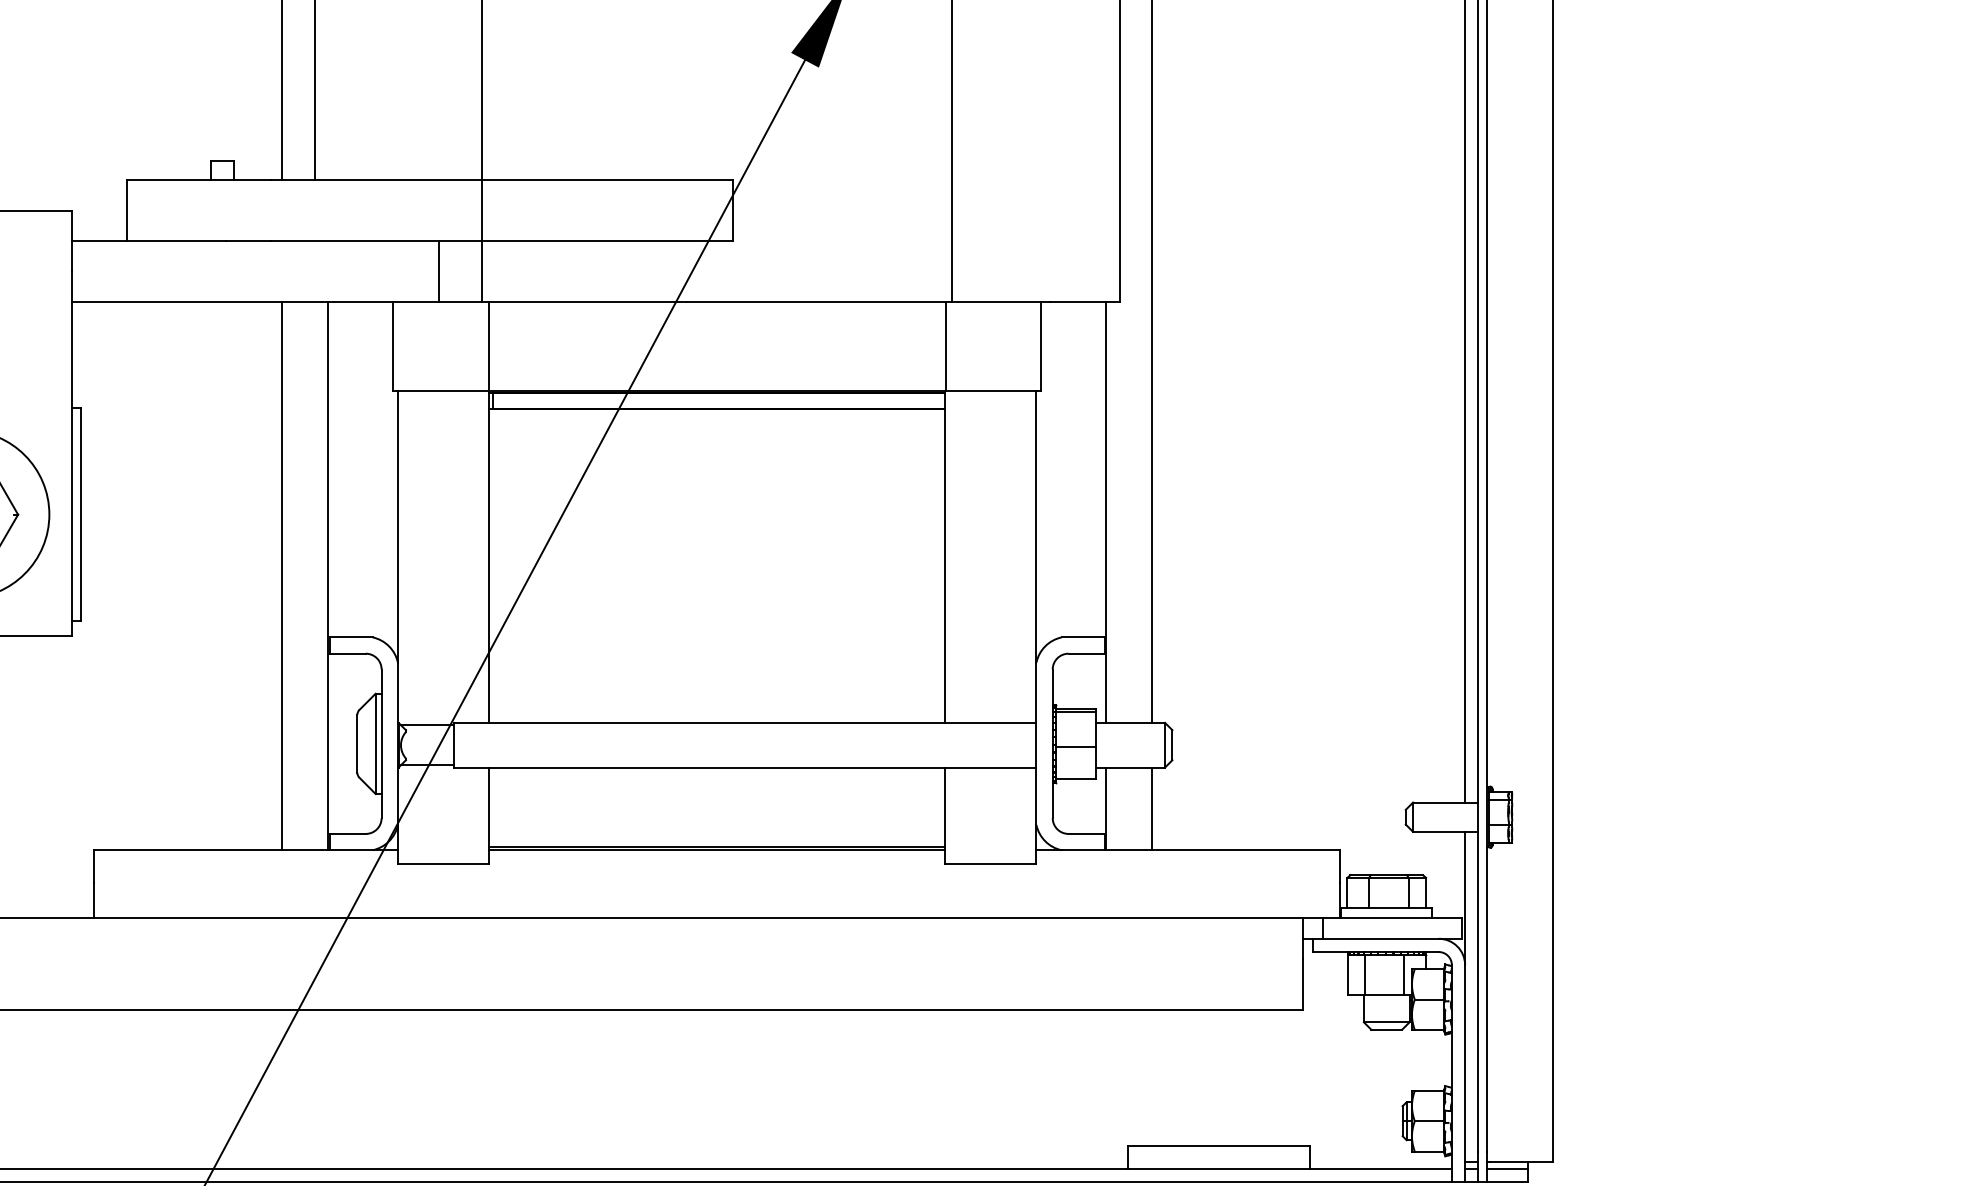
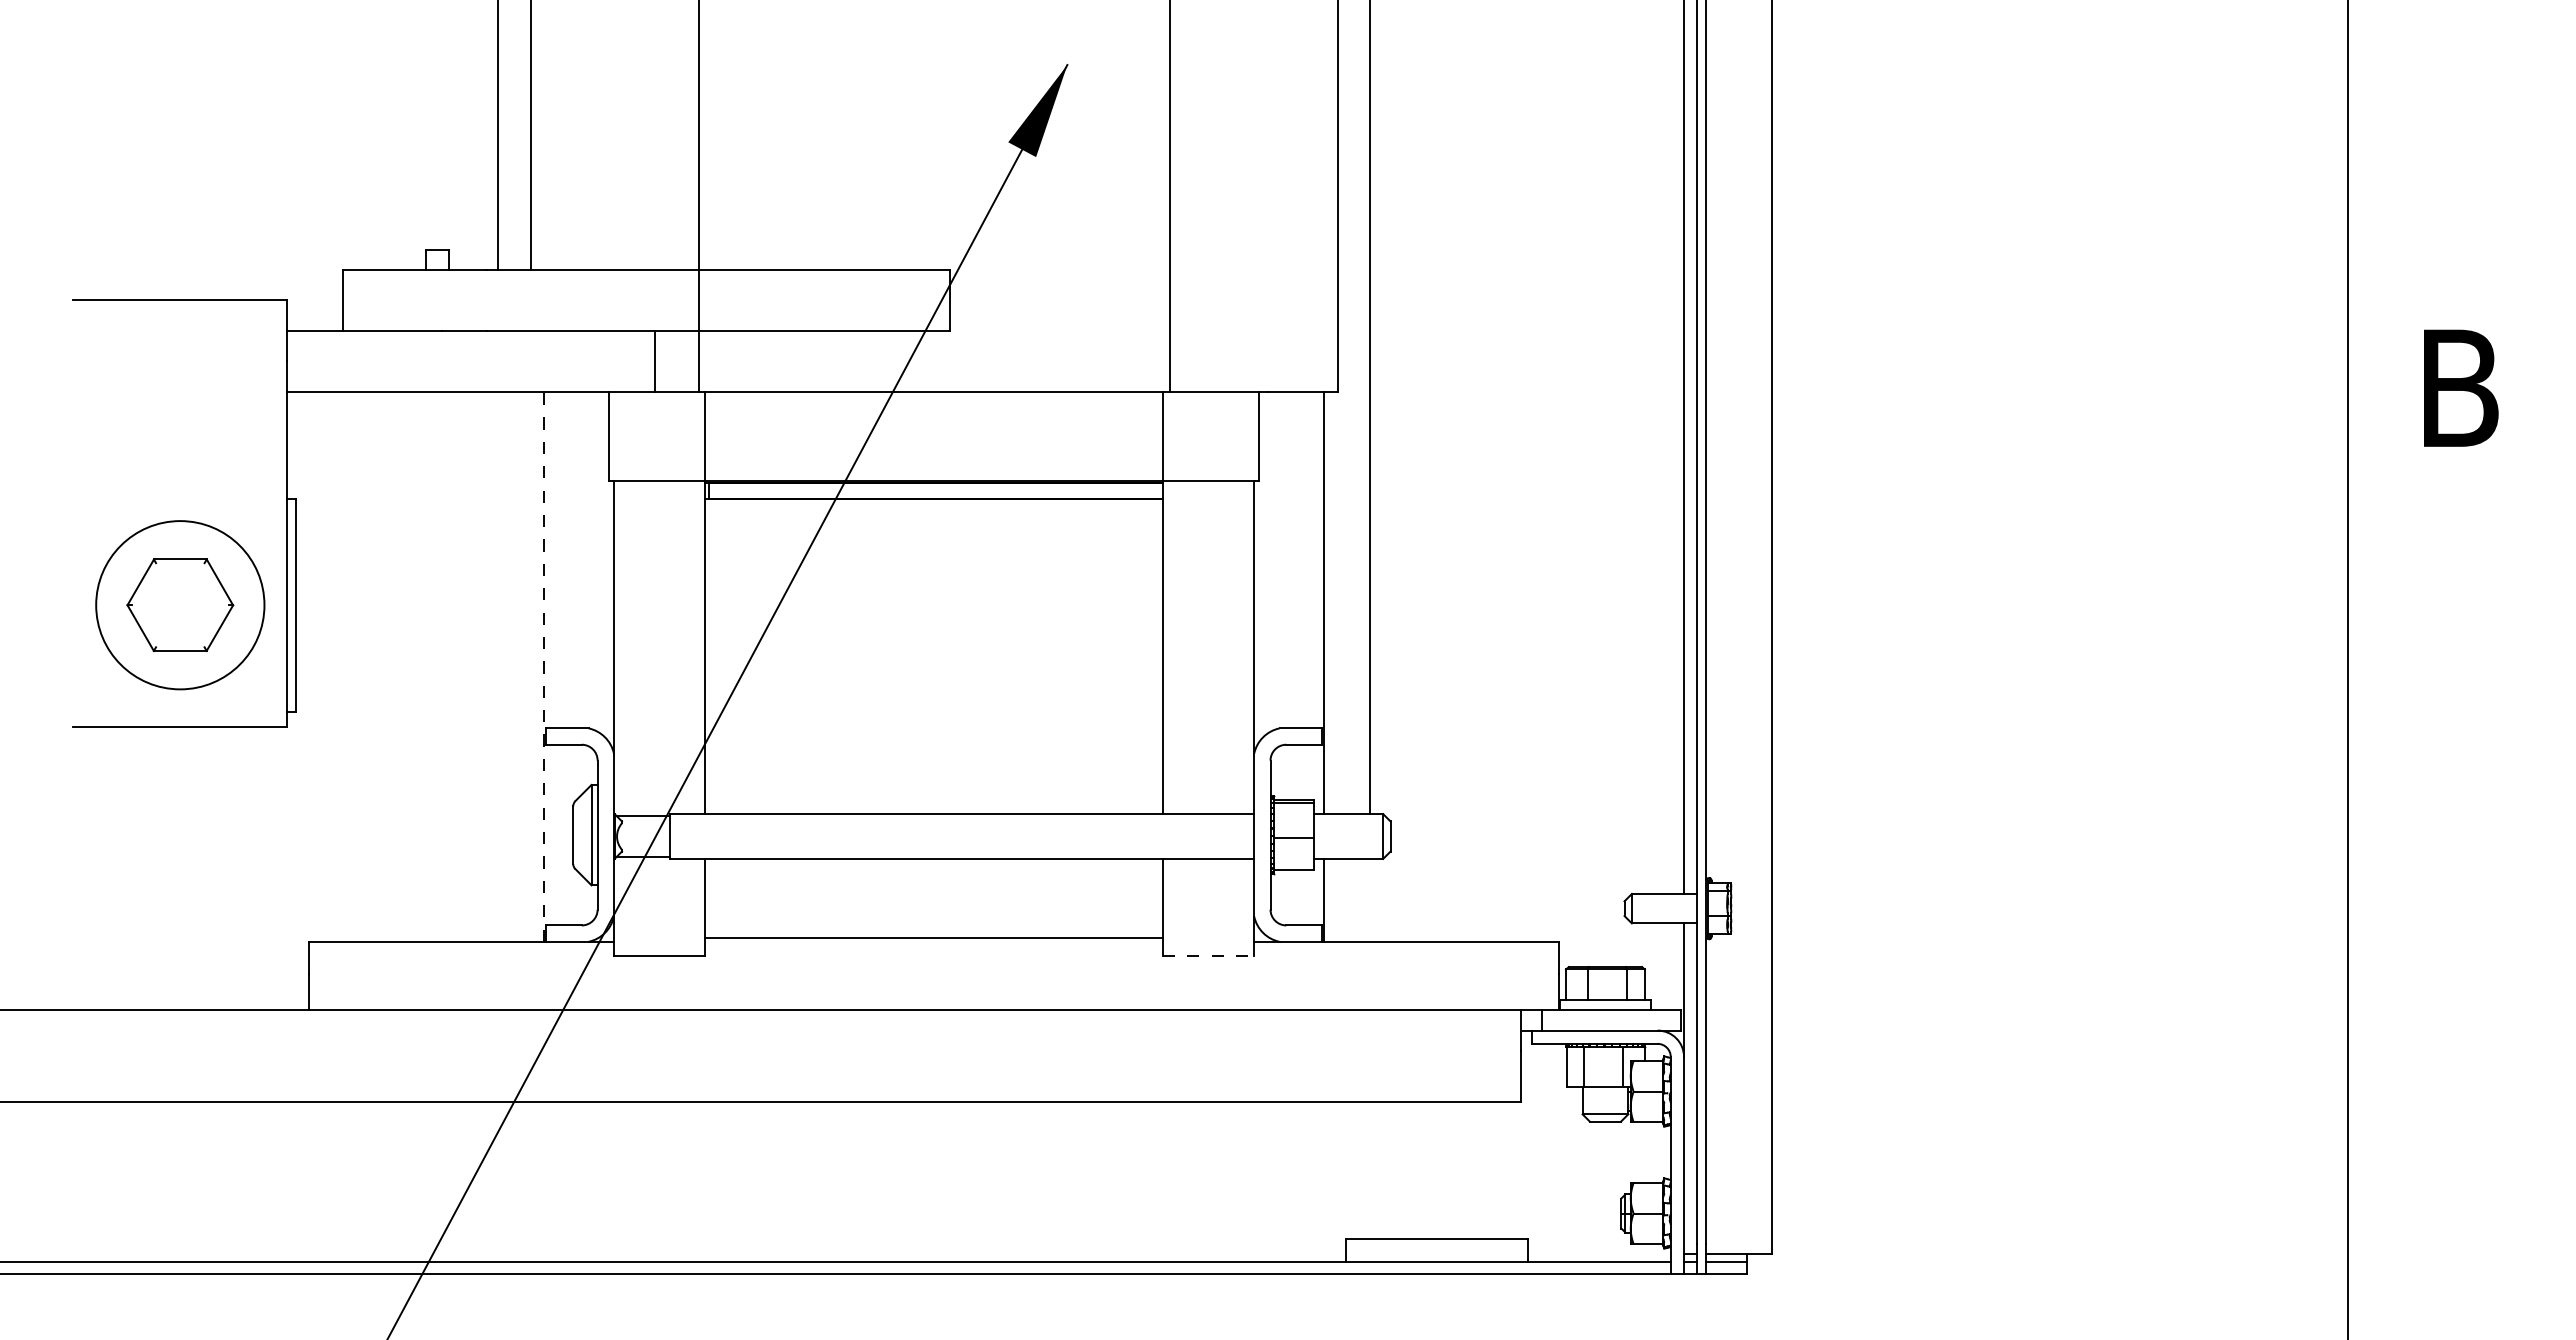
line: (282, 575) -> (498, 666), removed
line: (327, 575) -> (543, 666), solid -> dashed
line: (1152, 808) -> (1370, 899), removed
line: (716, 849) -> (933, 941), removed
line: (990, 863) -> (1208, 955), solid -> dashed

